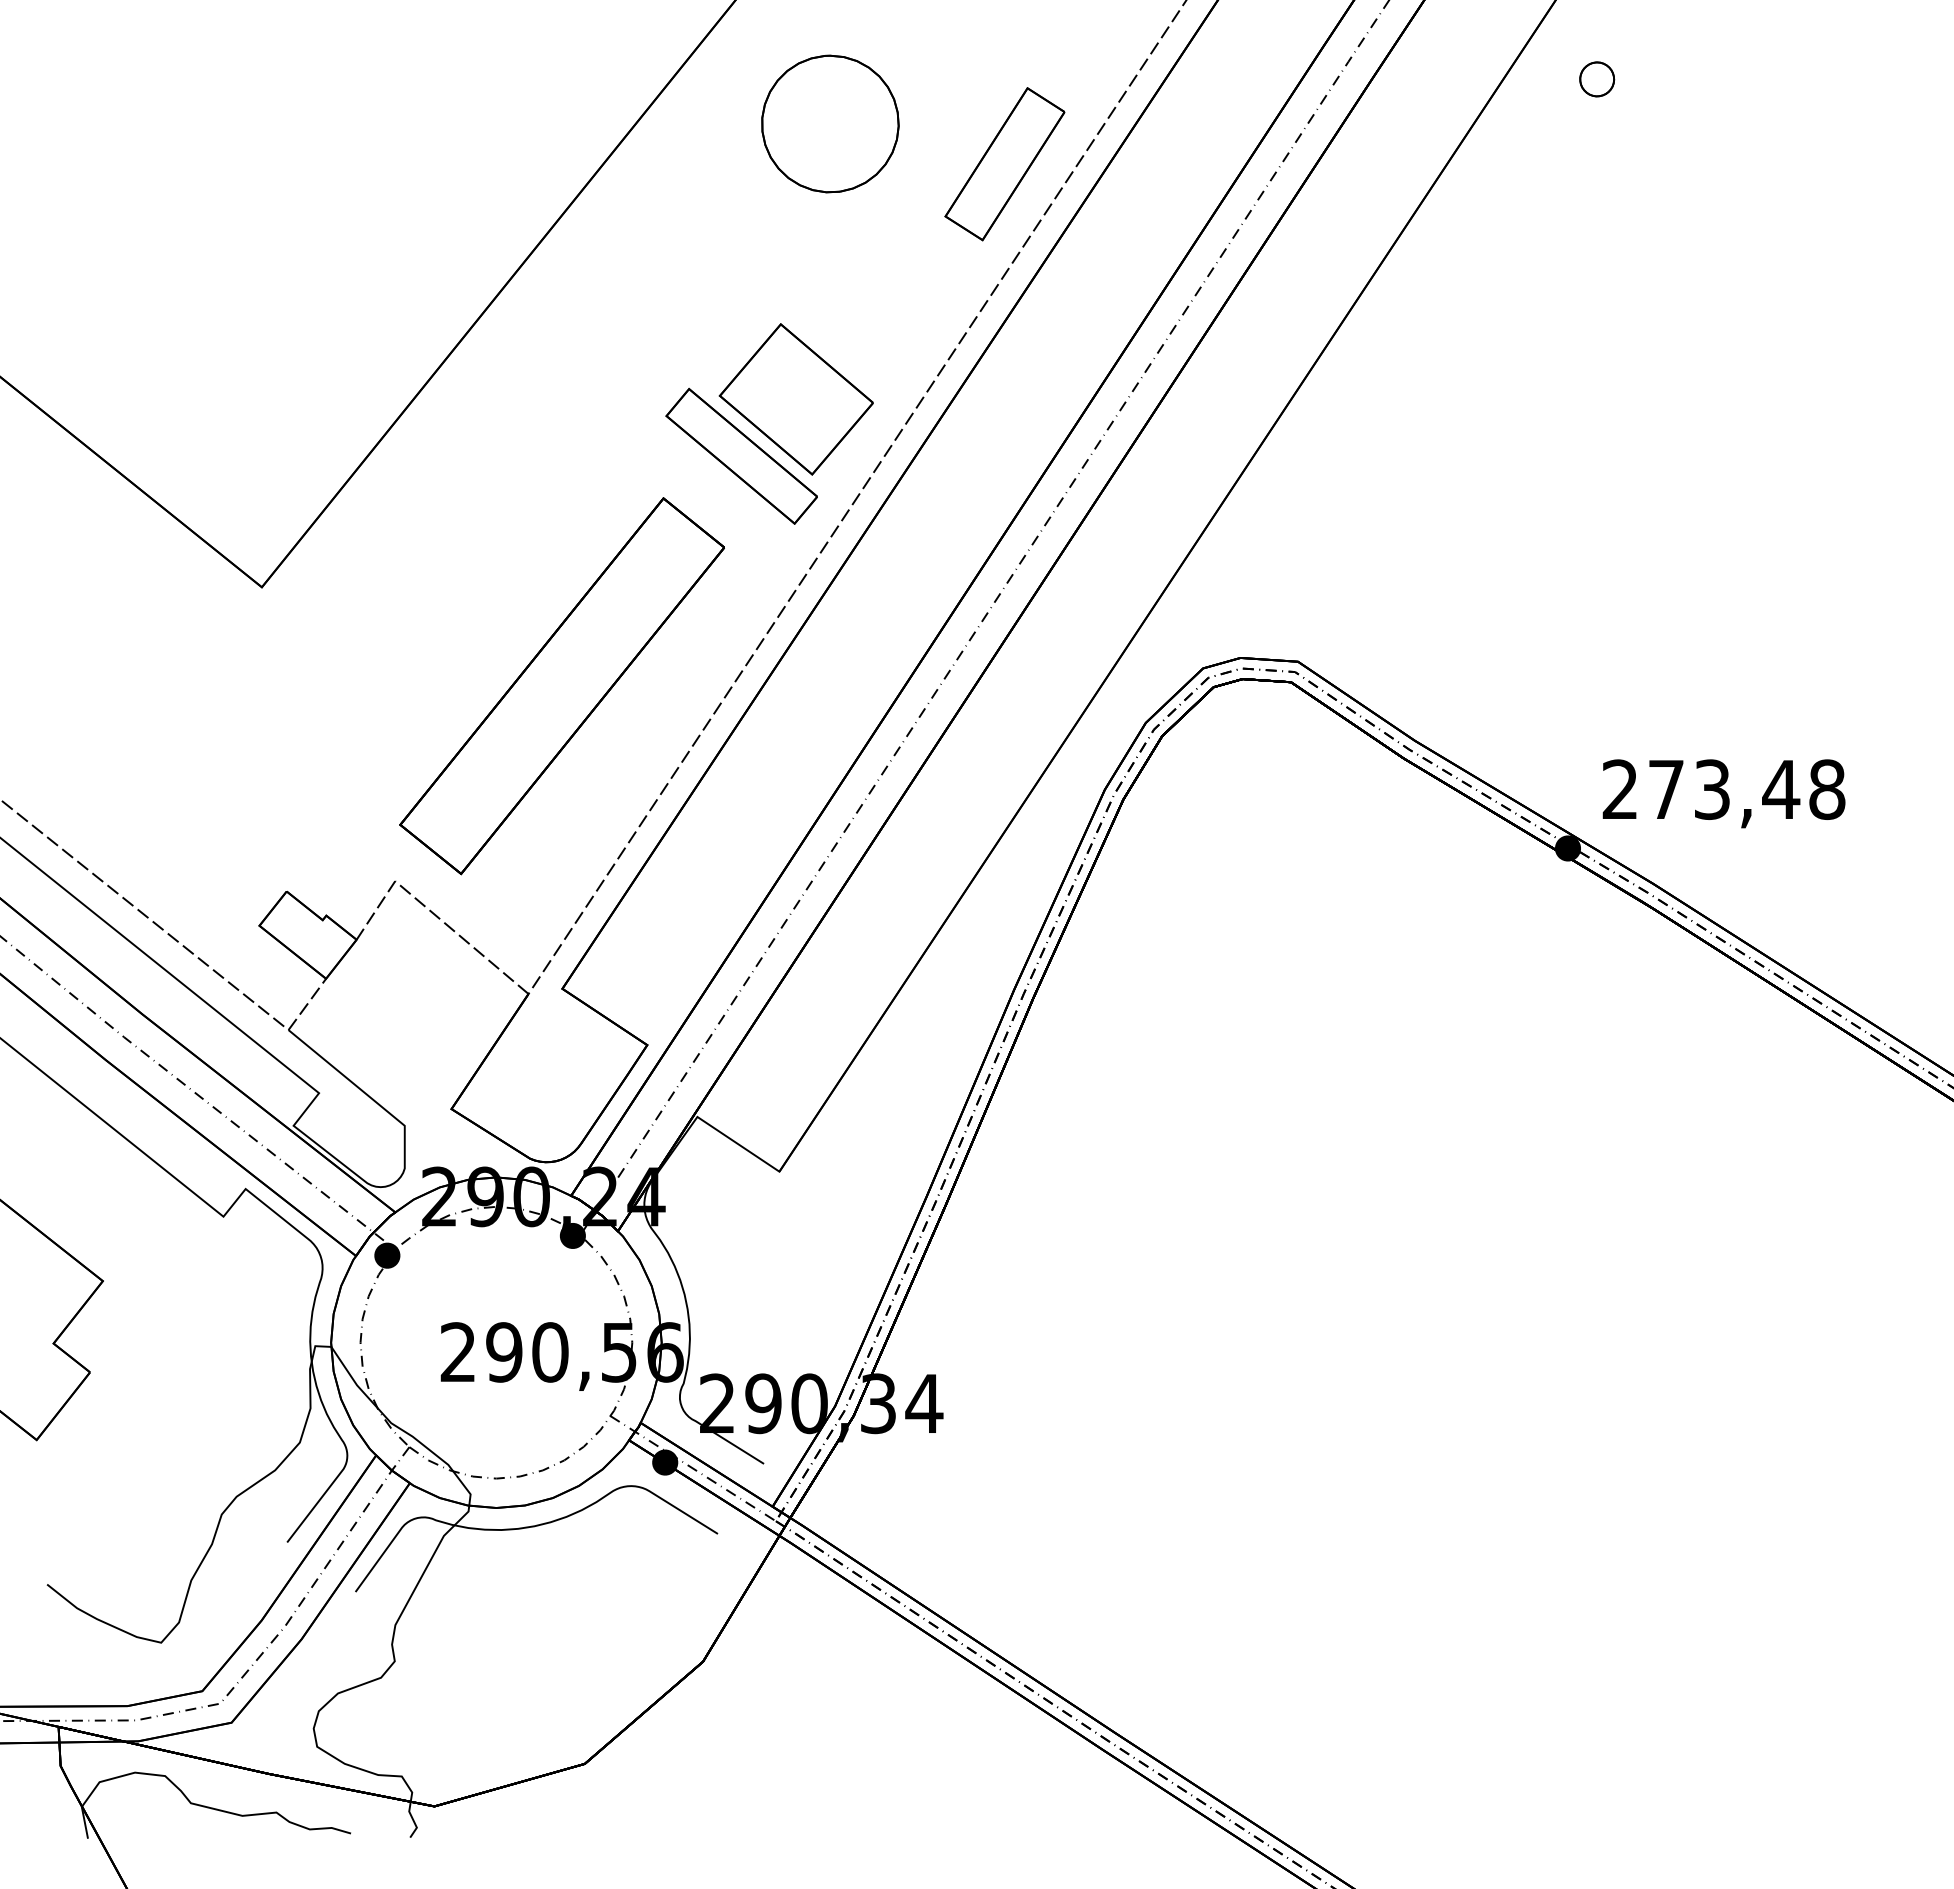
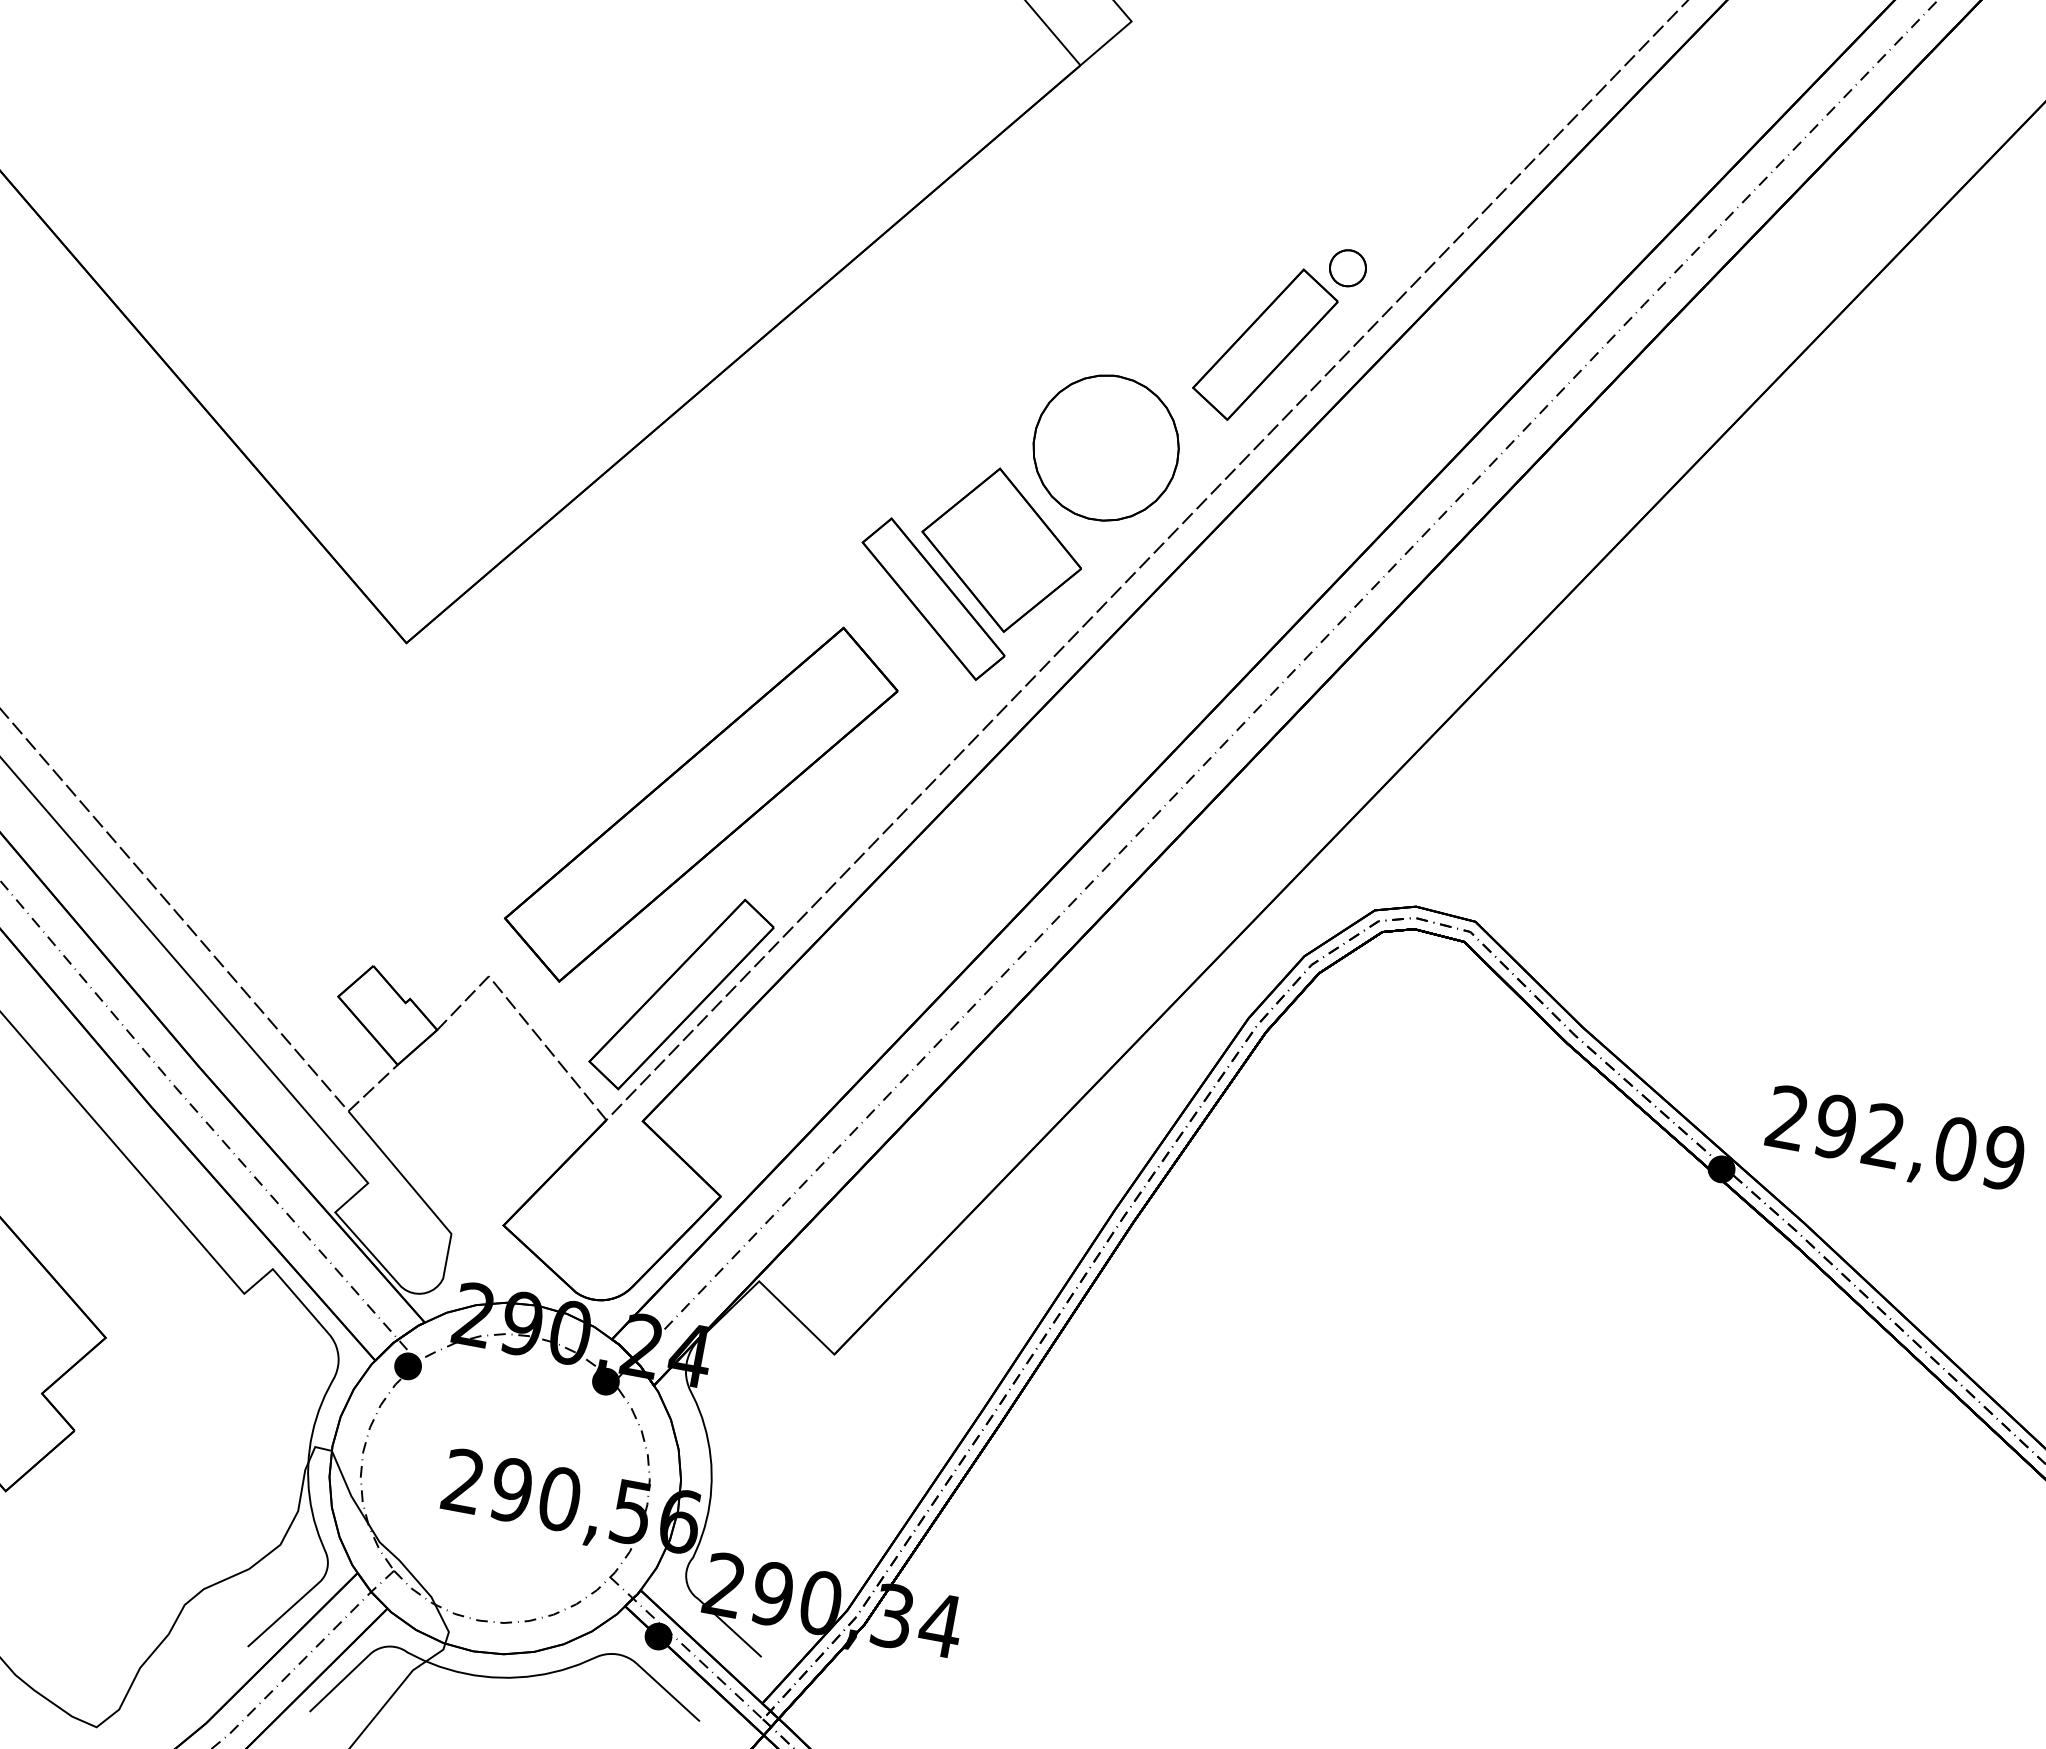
part: (1597, 79) -> (1348, 268), moved
part: (830, 123) -> (1106, 447), moved
text: (1746, 789) -> (1919, 1142), 273,48 -> 292,09
part: (575, 864) -> (680, 993), added

